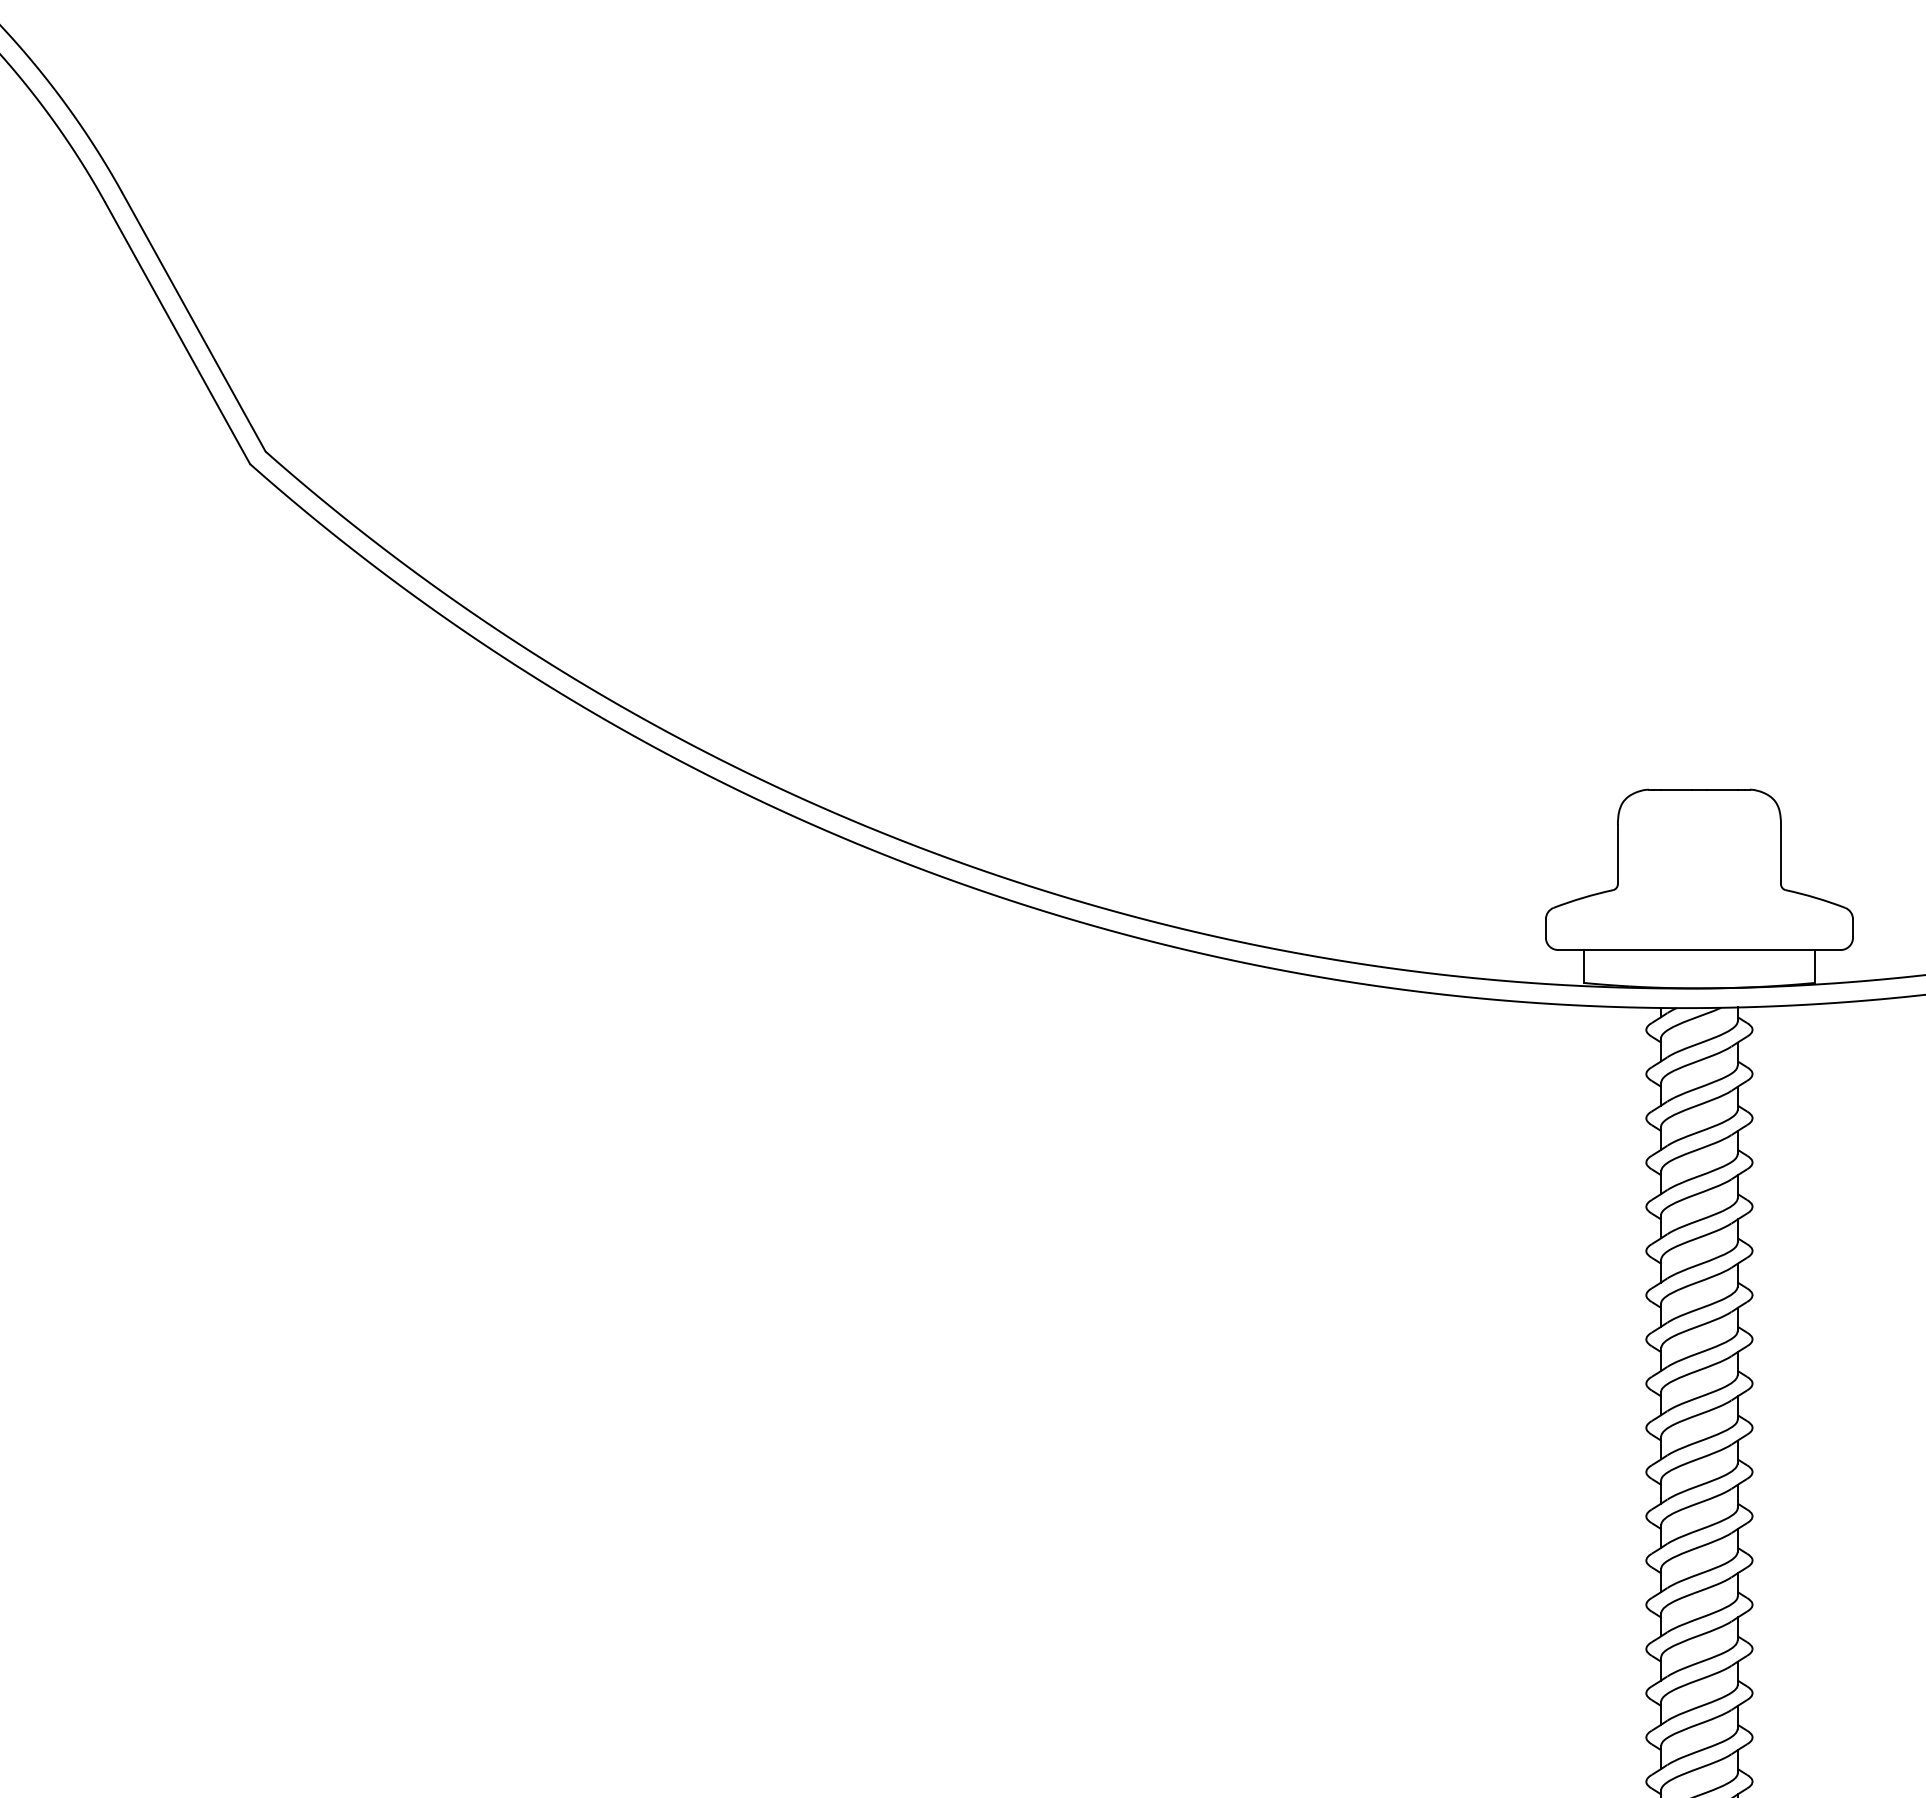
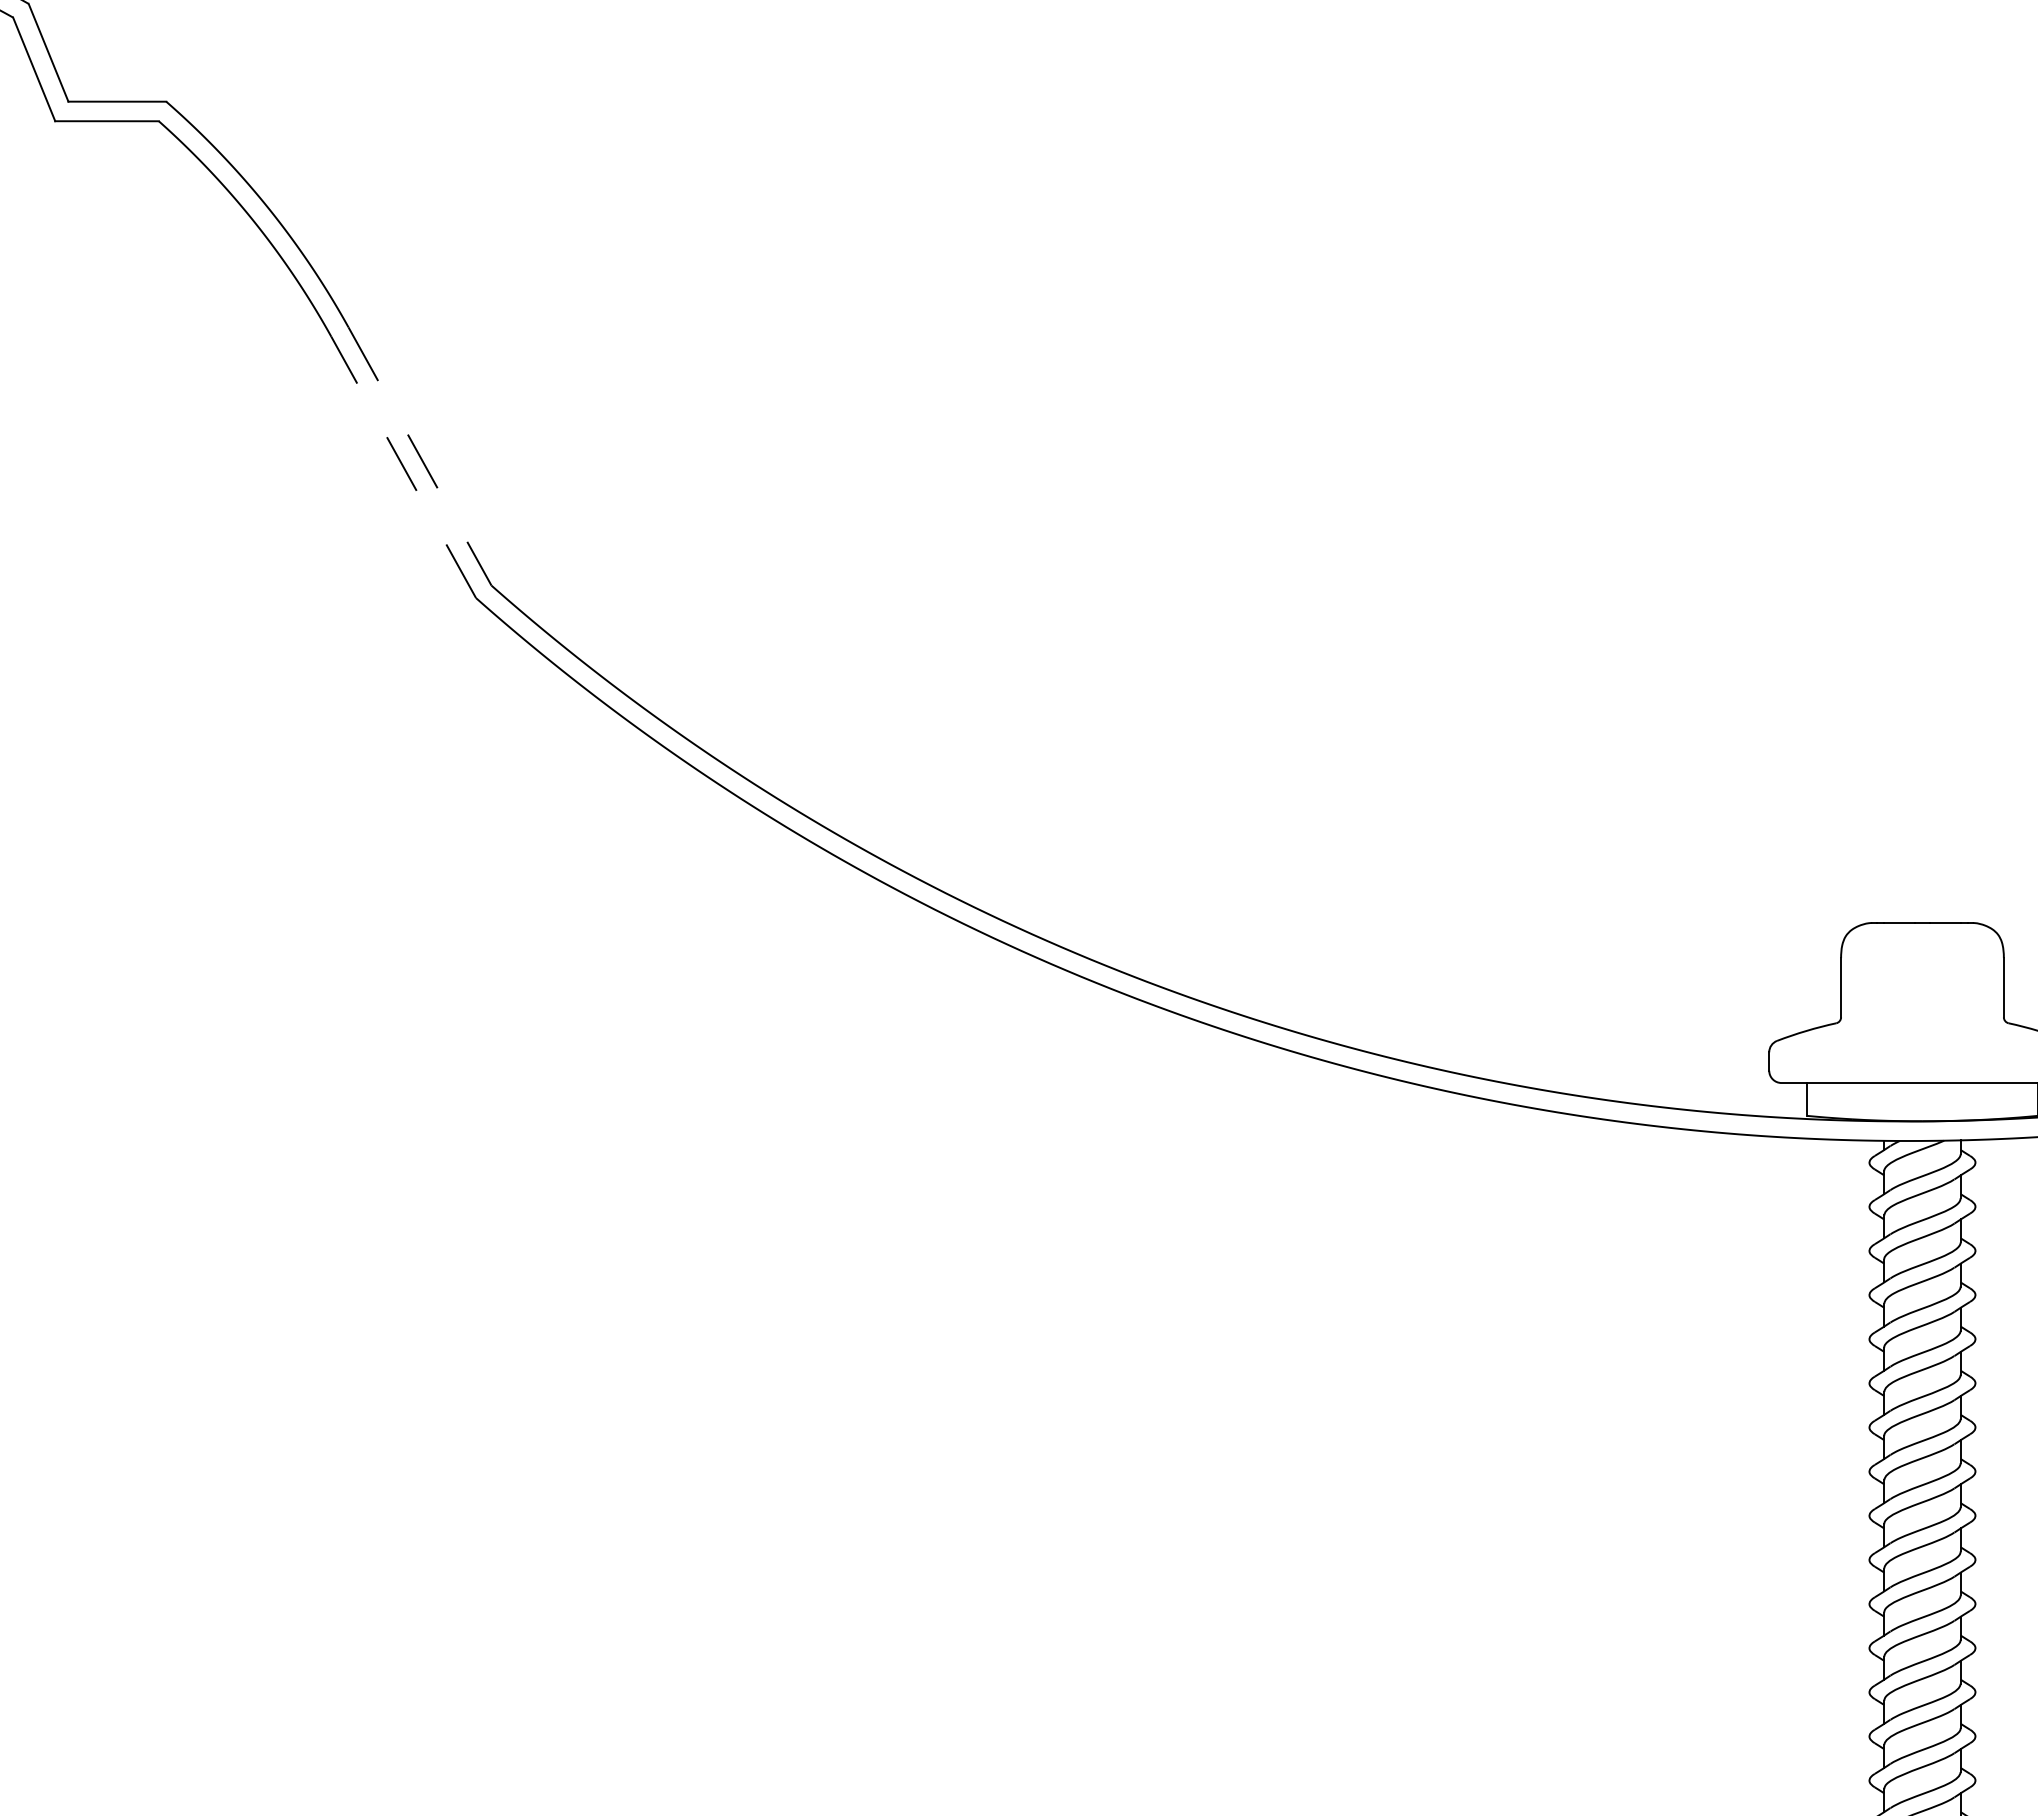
line: (194, 322) -> (420, 456), solid -> dashed
line: (177, 333) -> (403, 467), solid -> dashed

